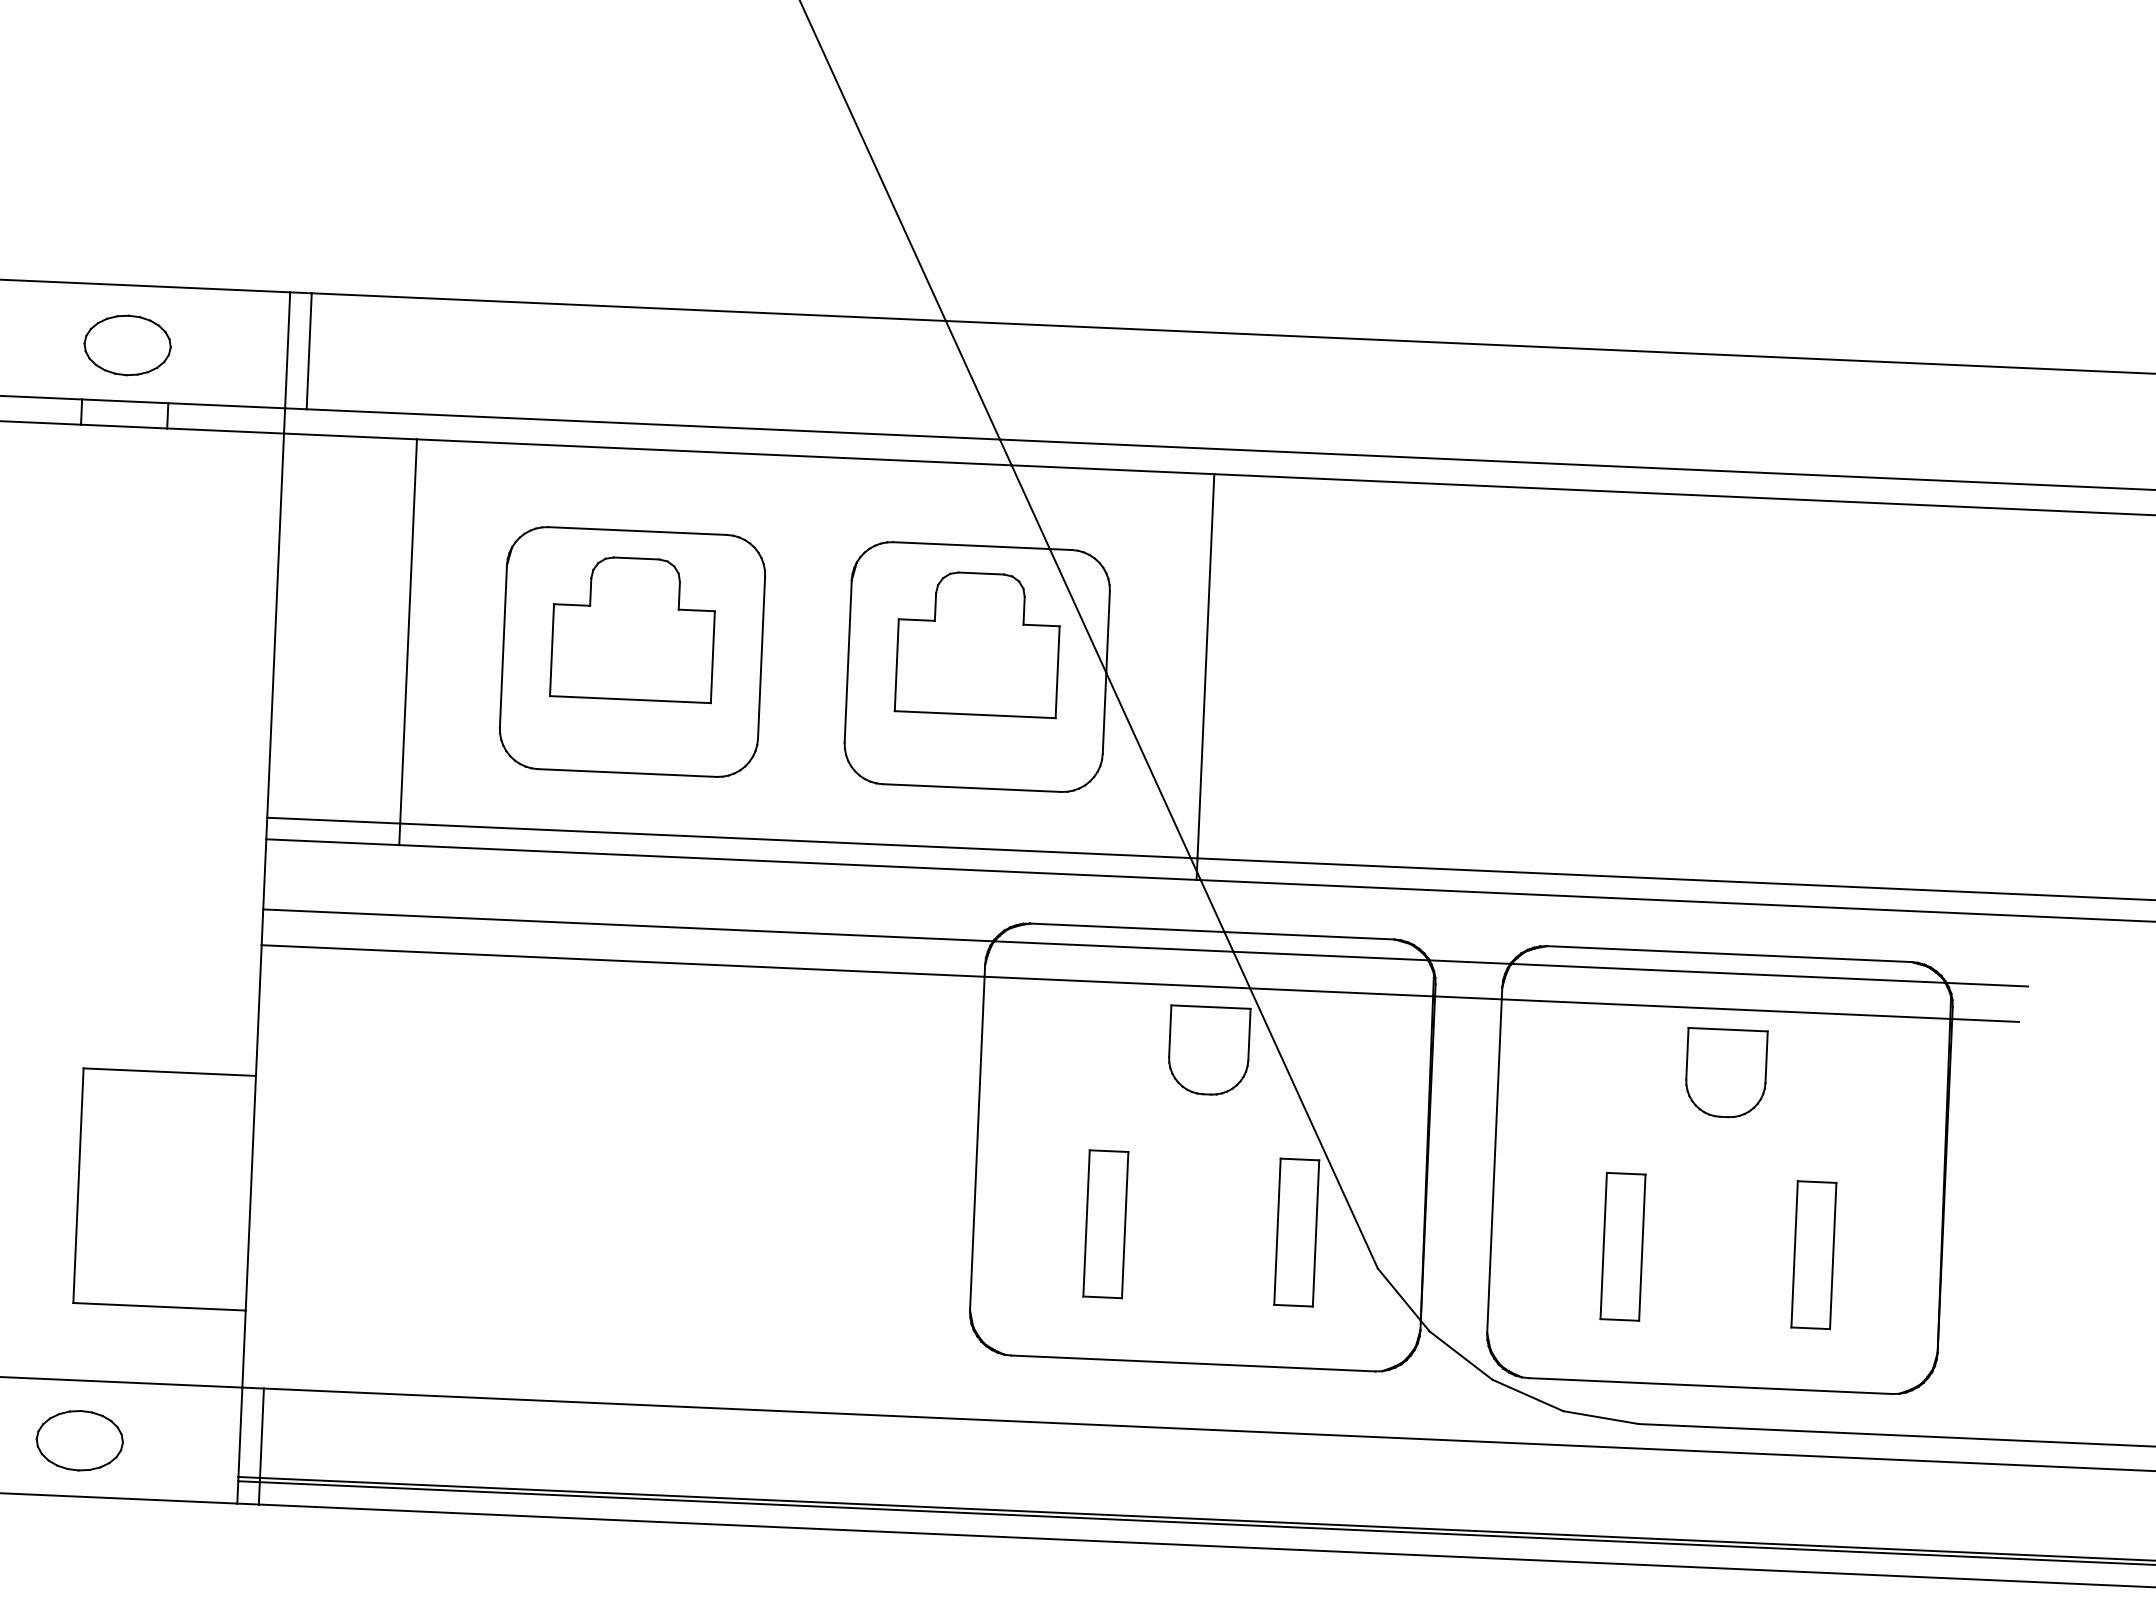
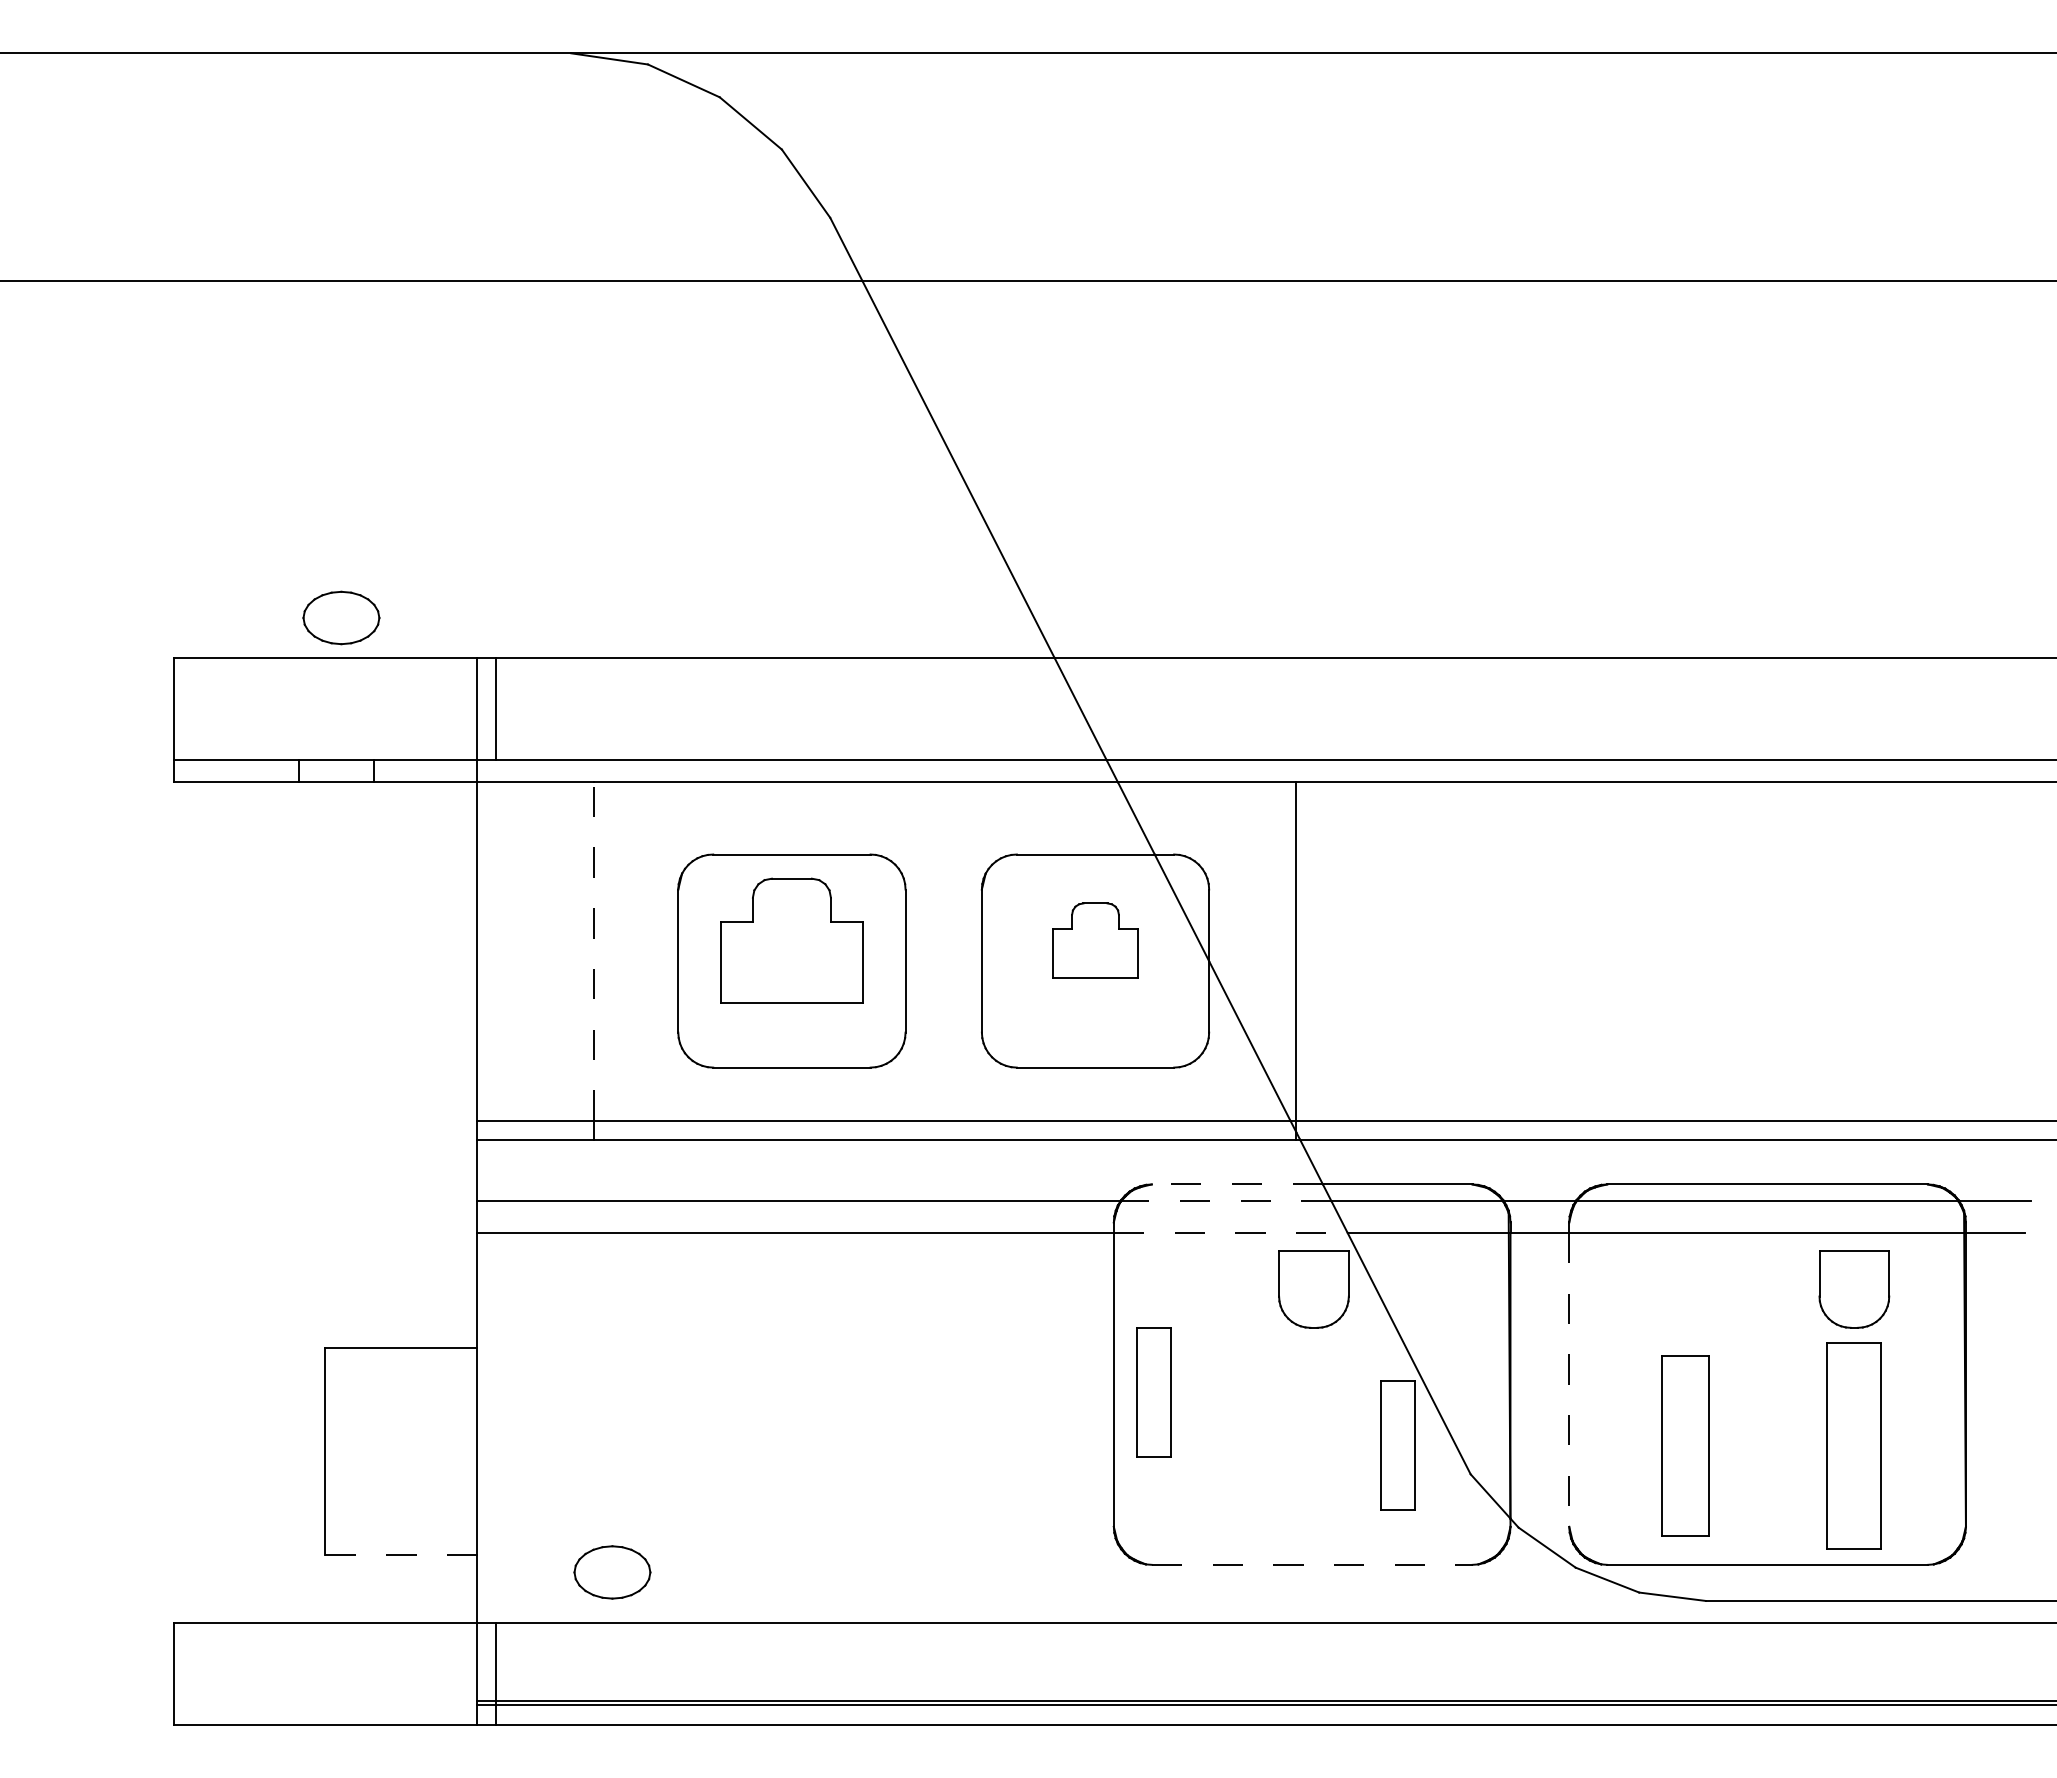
part: (127, 344) -> (341, 617), moved
line: (408, 631) -> (594, 951), solid -> dashed
part: (978, 643) -> (1095, 940), size x0.6
line: (1127, 927) -> (1237, 1184), solid -> dashed
line: (1112, 946) -> (1225, 1201), solid -> dashed
line: (1117, 982) -> (1230, 1232), solid -> dashed
part: (1726, 1073) -> (1854, 1289), moved
line: (1494, 1165) -> (1569, 1379), solid -> dashed
part: (1105, 1223) -> (1153, 1392), moved
part: (1622, 1246) -> (1684, 1445), size x1.4
part: (1812, 1254) -> (1852, 1445), size x1.6
line: (159, 1306) -> (401, 1554), solid -> dashed
line: (1193, 1363) -> (1312, 1564), solid -> dashed
part: (79, 1440) -> (612, 1572), moved

